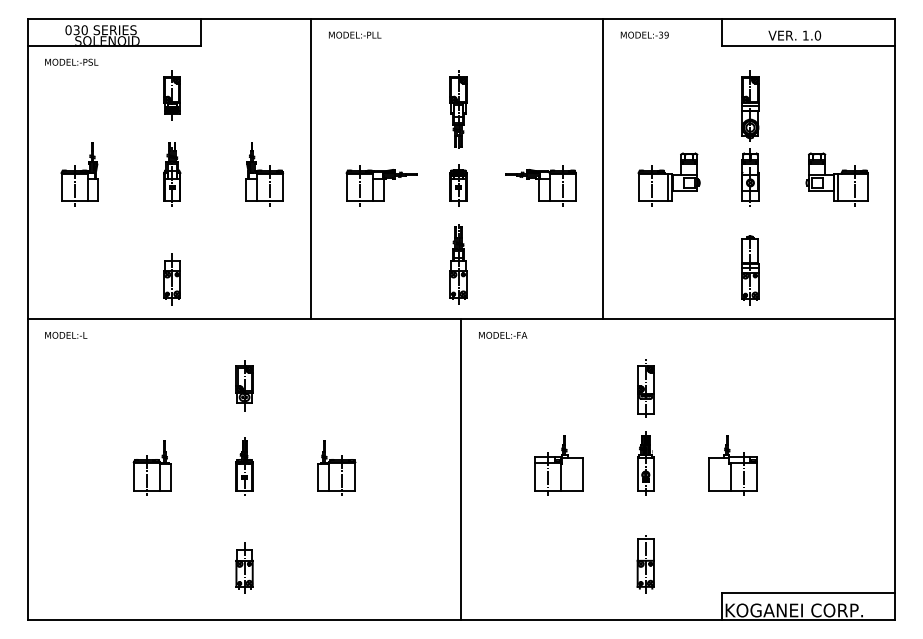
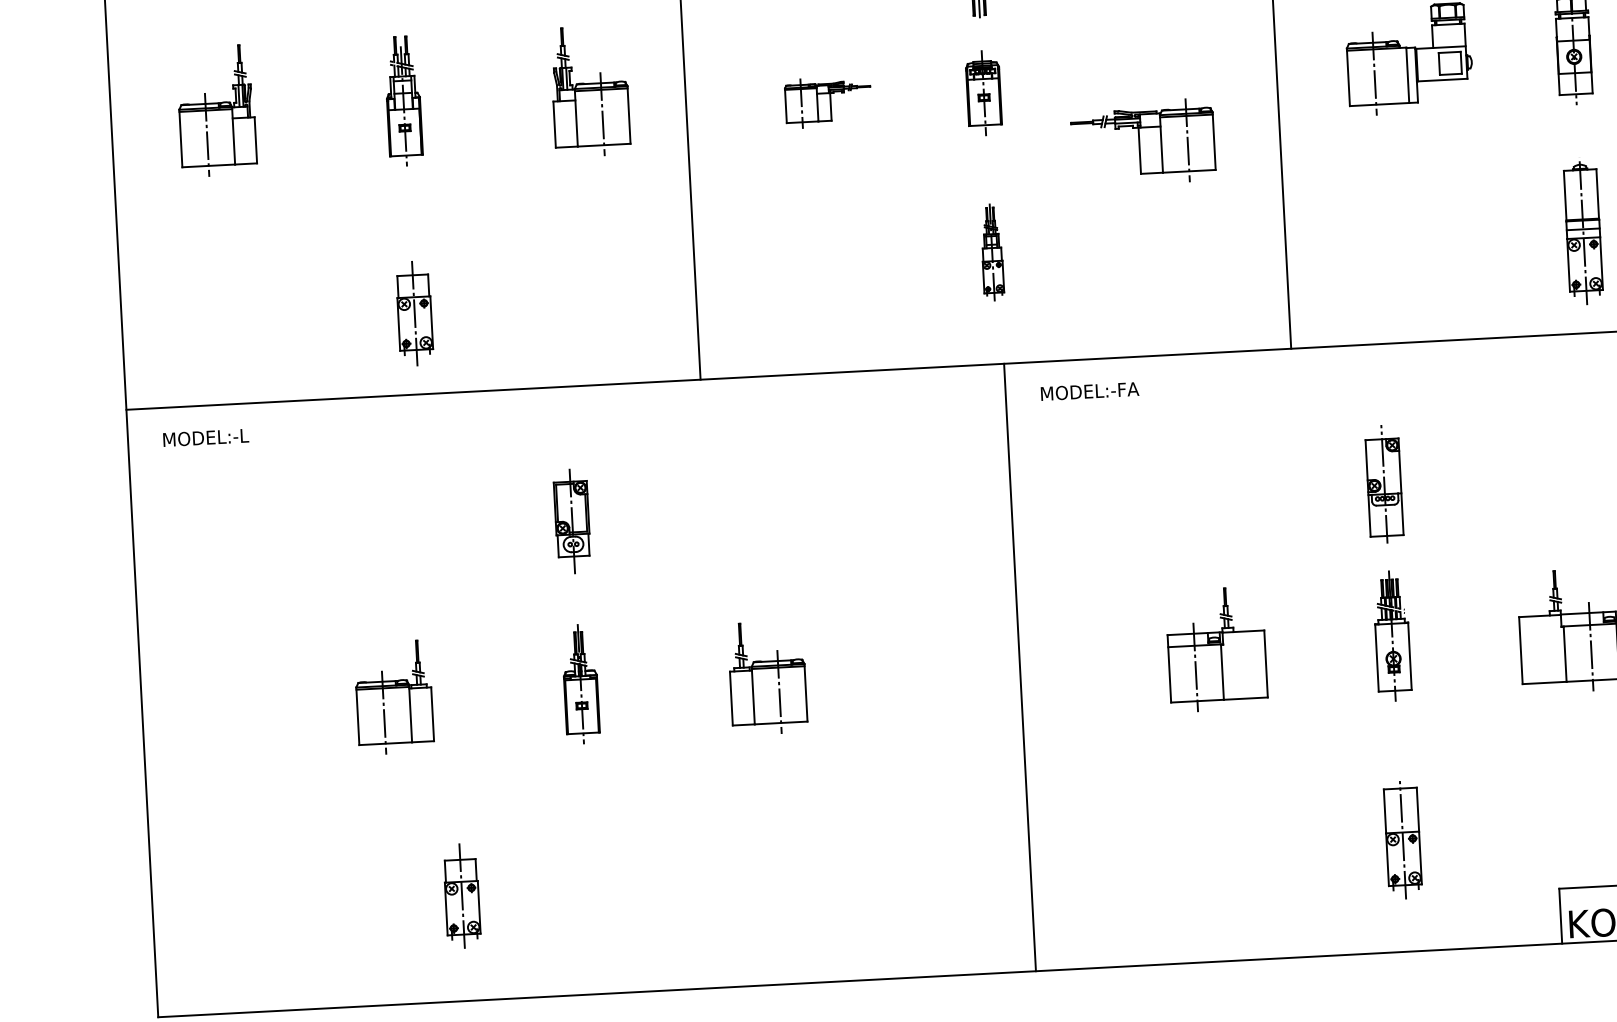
part: (381, 185) -> (828, 101), size x0.6
part: (540, 185) -> (1142, 141), moved
part: (458, 264) -> (992, 252), size x0.6
part: (244, 567) -> (461, 895), moved

